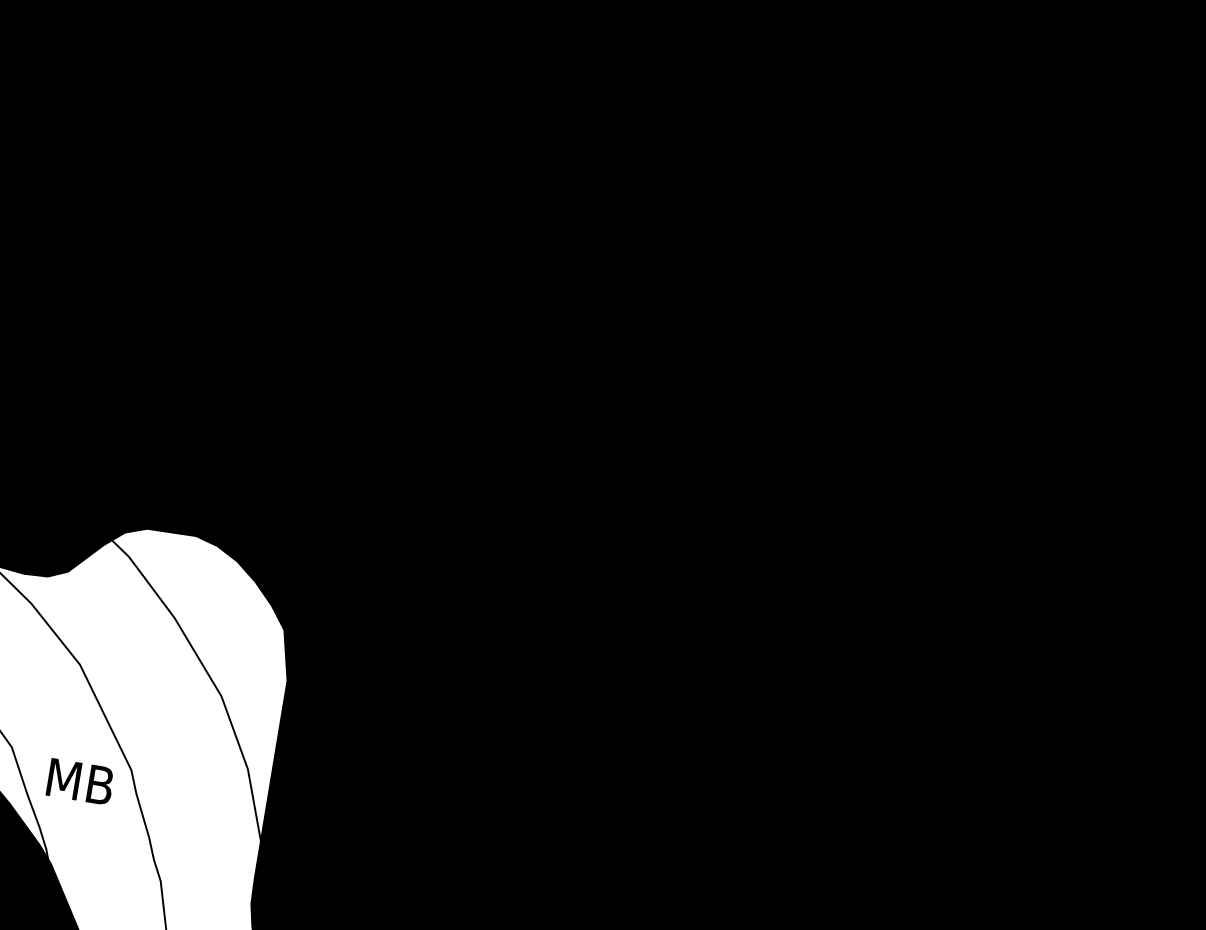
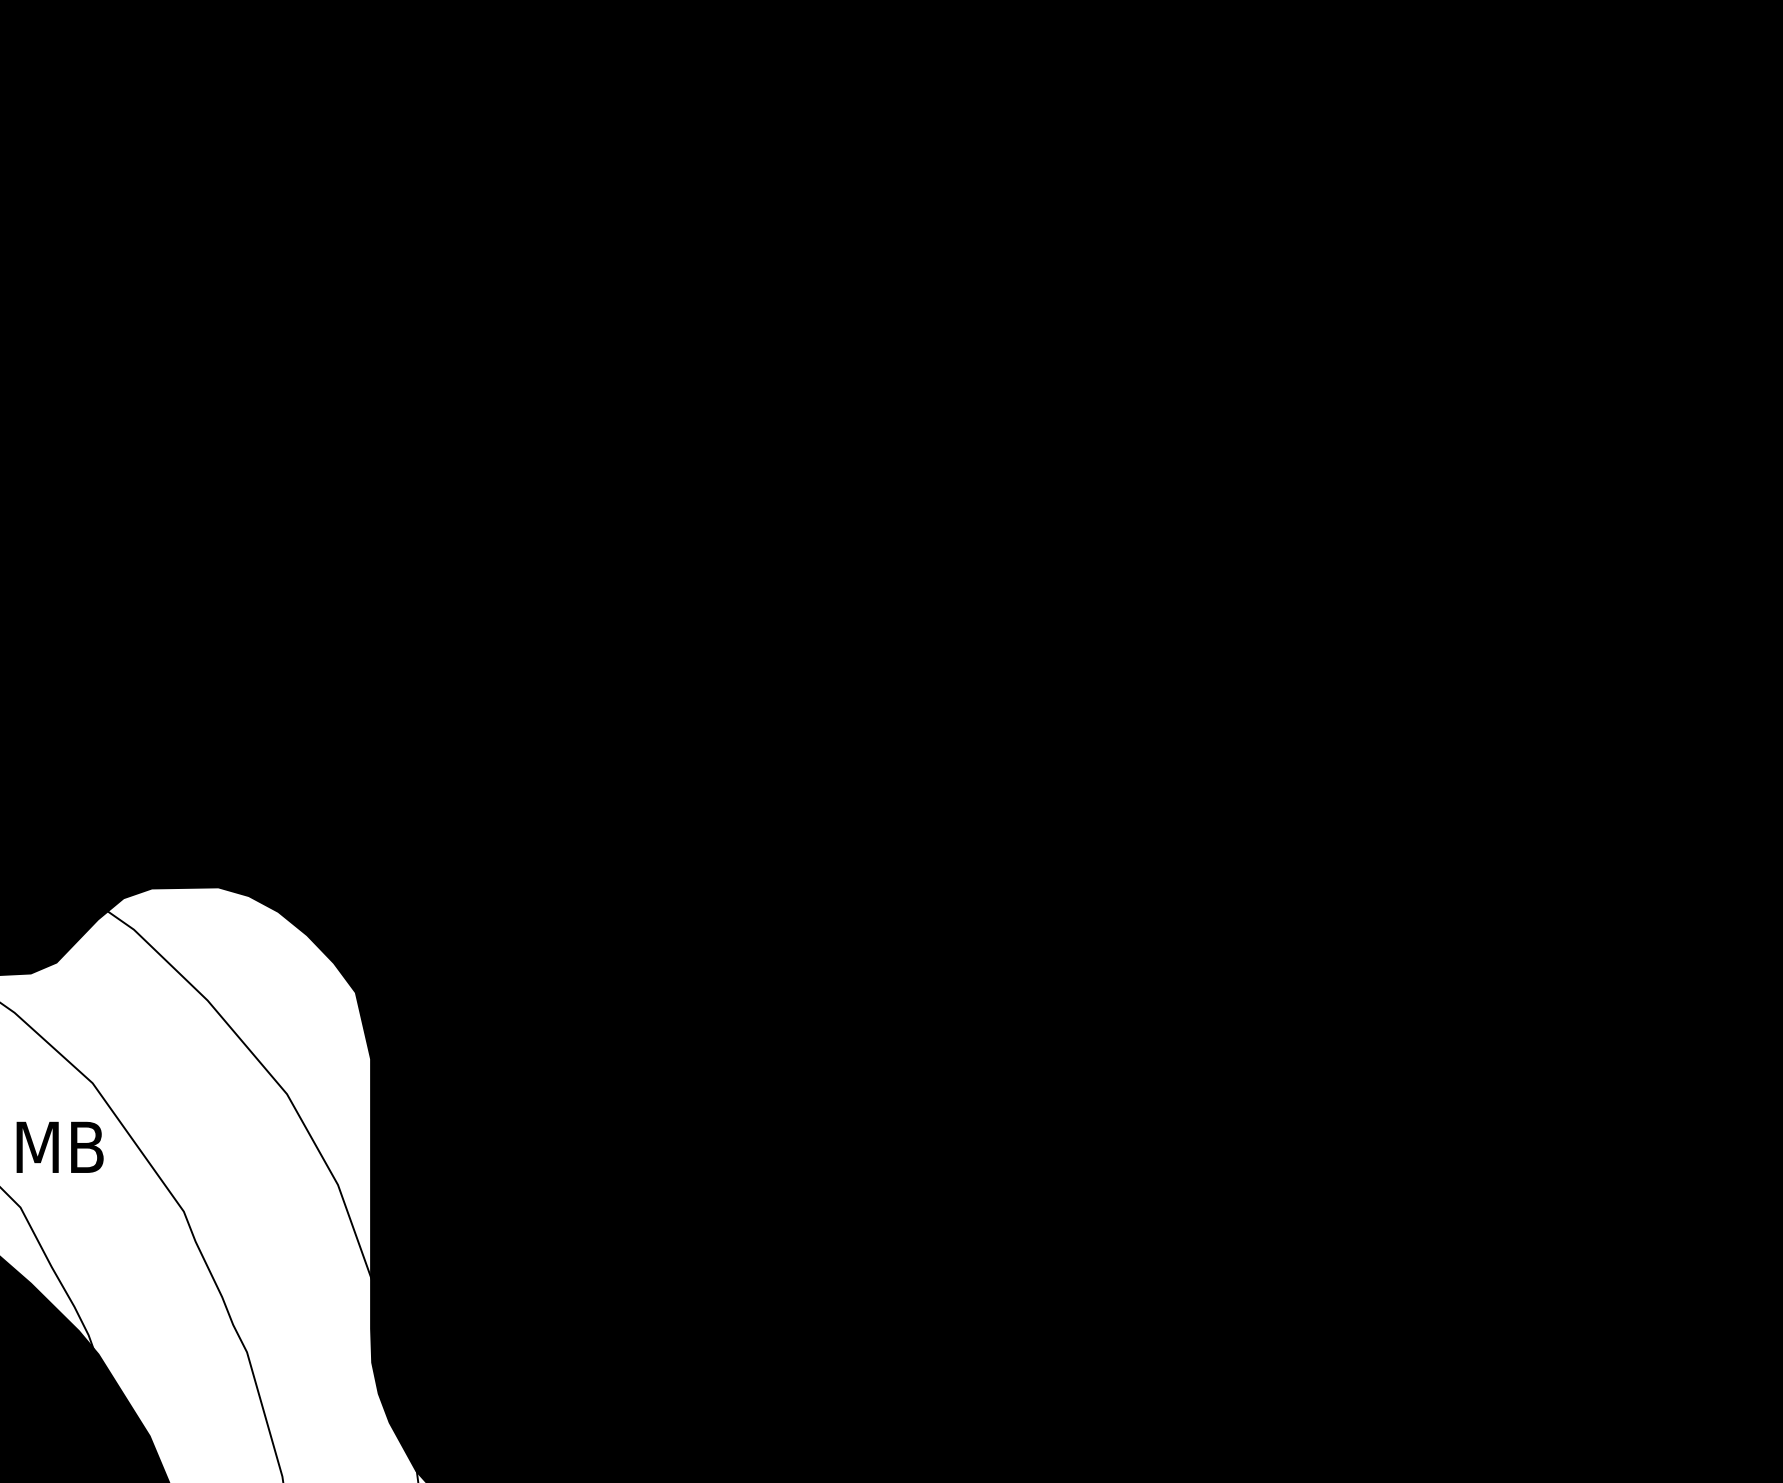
text: (80, 781) -> (59, 1146), moved

